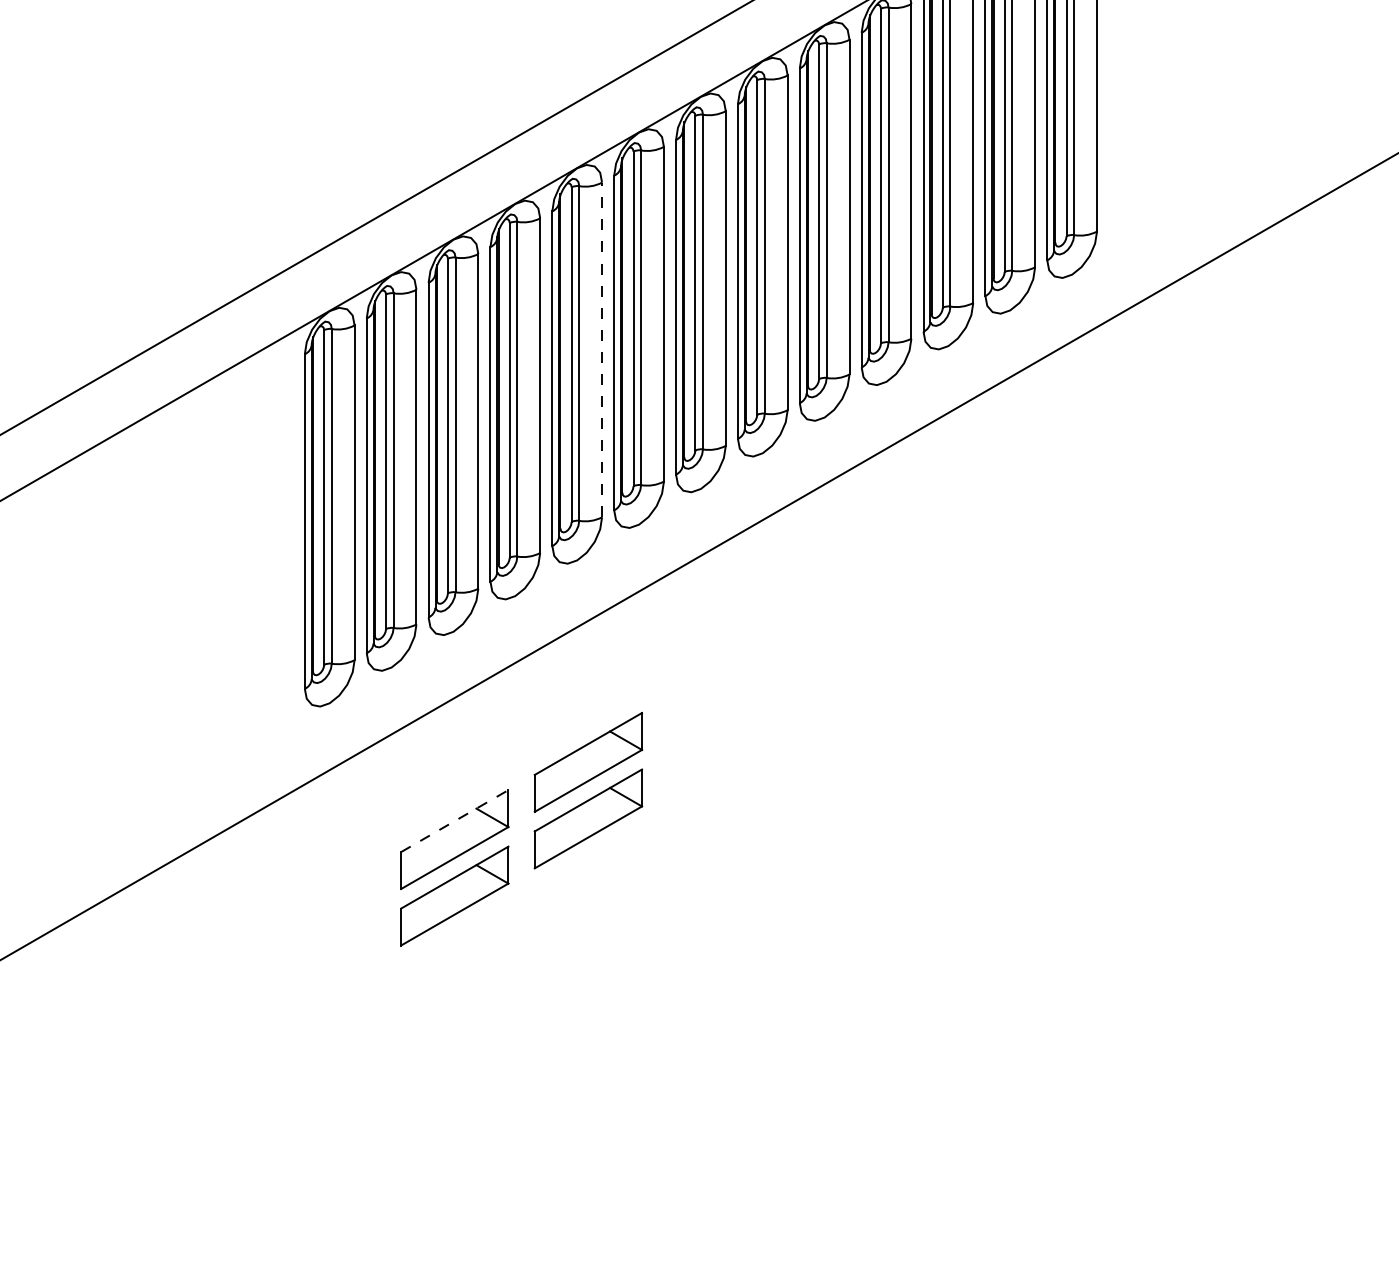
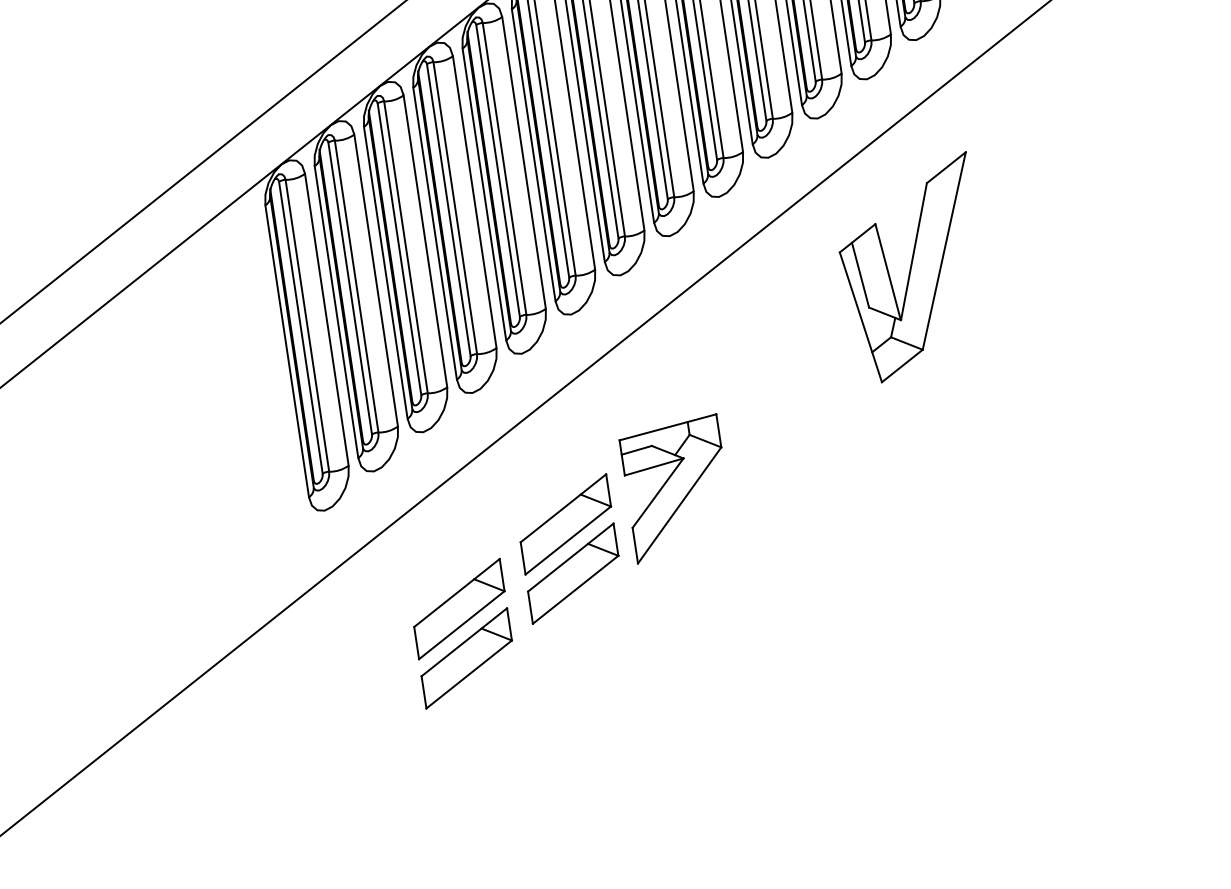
line: (602, 349) -> (524, 162), dashed -> solid
part: (1020, 533) -> (912, 268), added
part: (718, 741) -> (676, 489), added
line: (454, 821) -> (456, 593), dashed -> solid

